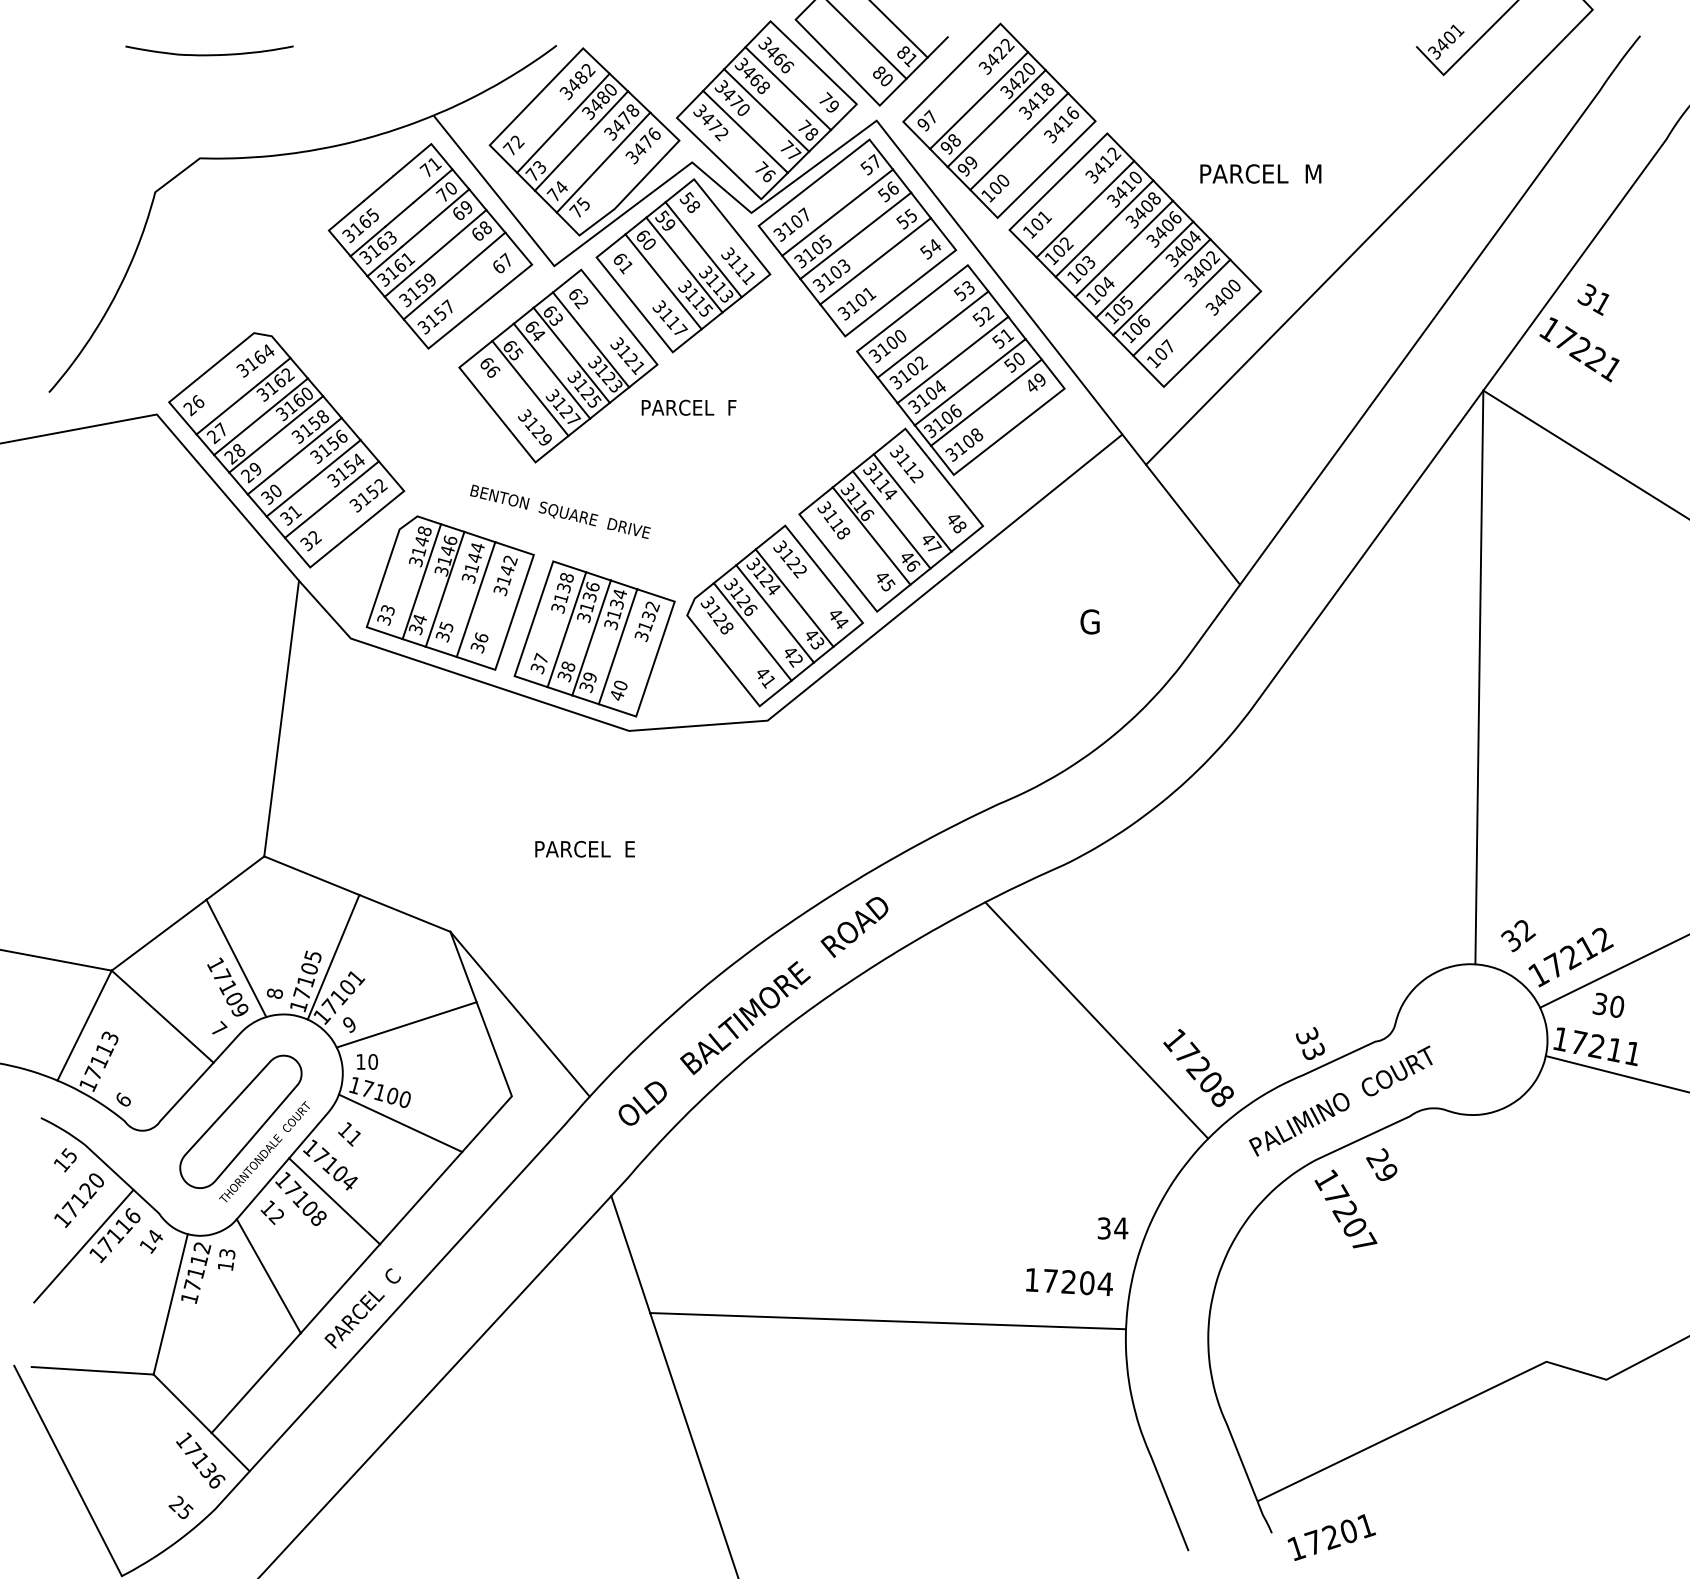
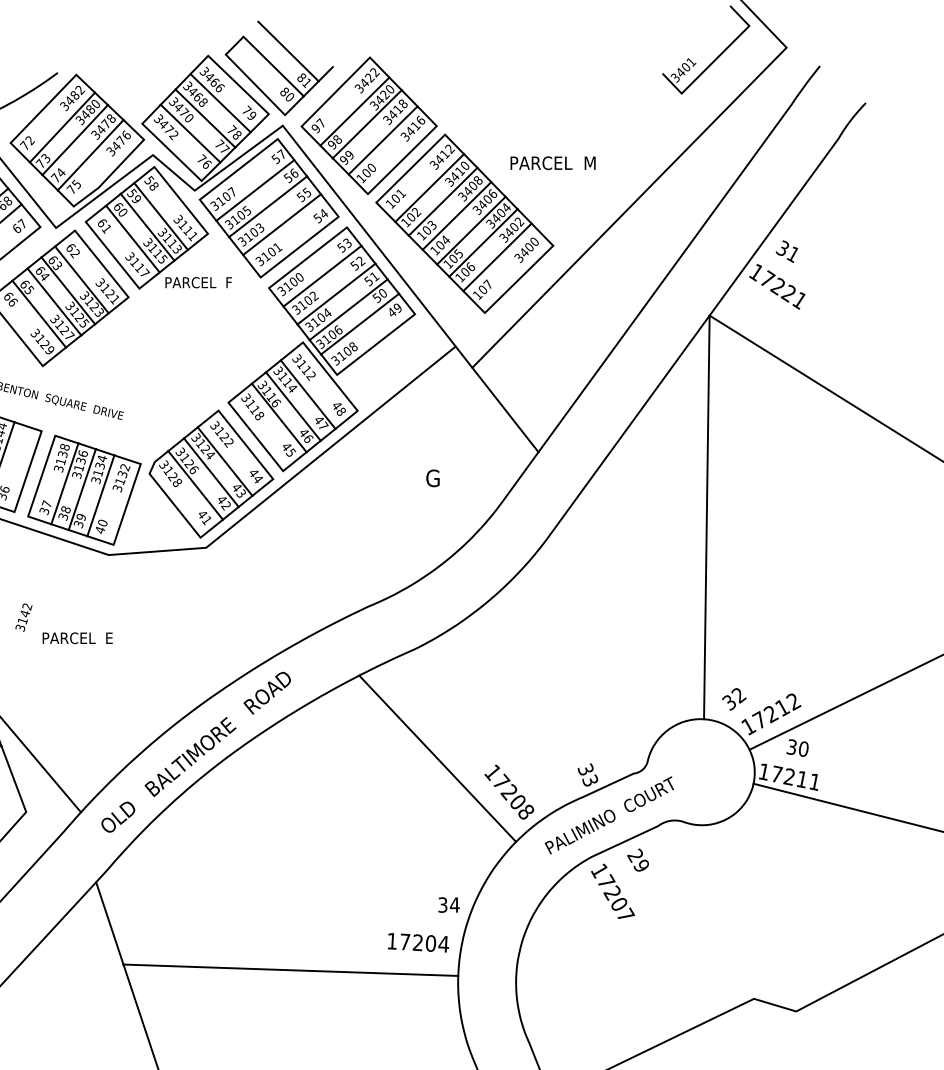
text: (688, 407) -> (198, 282), moved
text: (505, 575) -> (23, 617), moved

